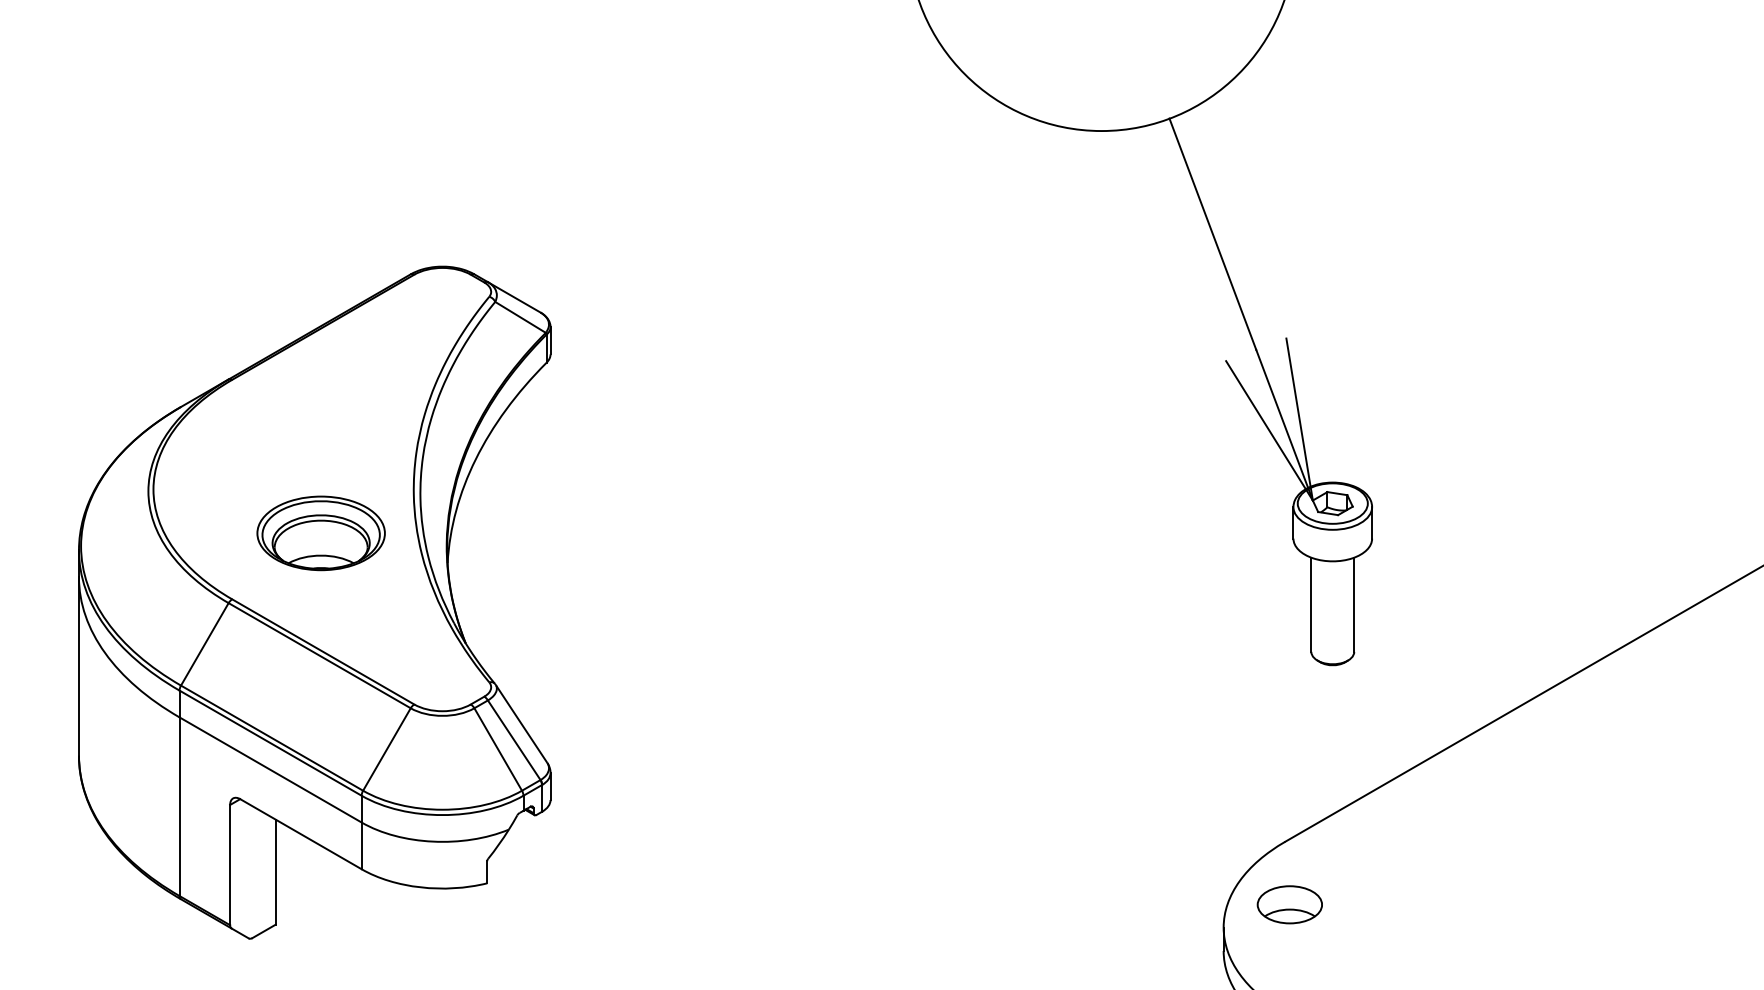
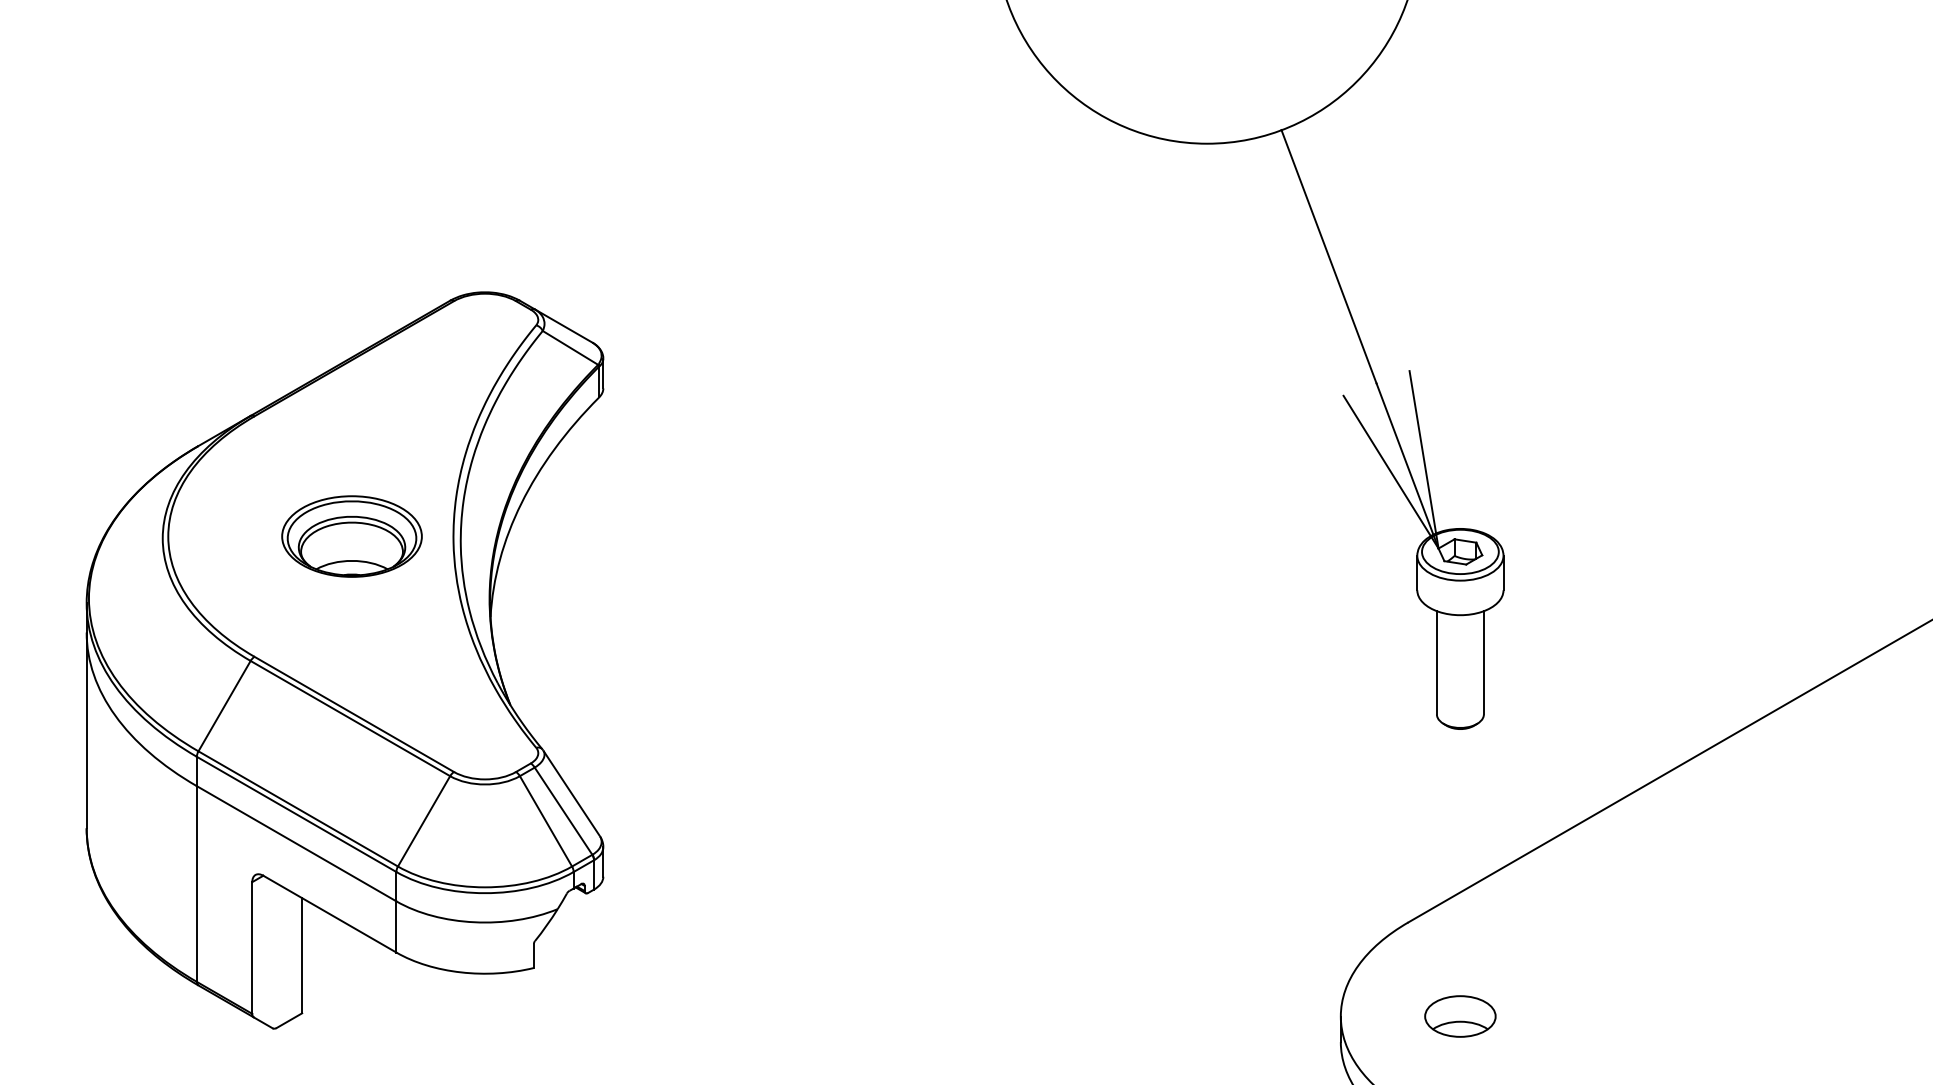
part: (320, 533) -> (351, 536), moved
part: (1289, 904) -> (1460, 1016), moved

